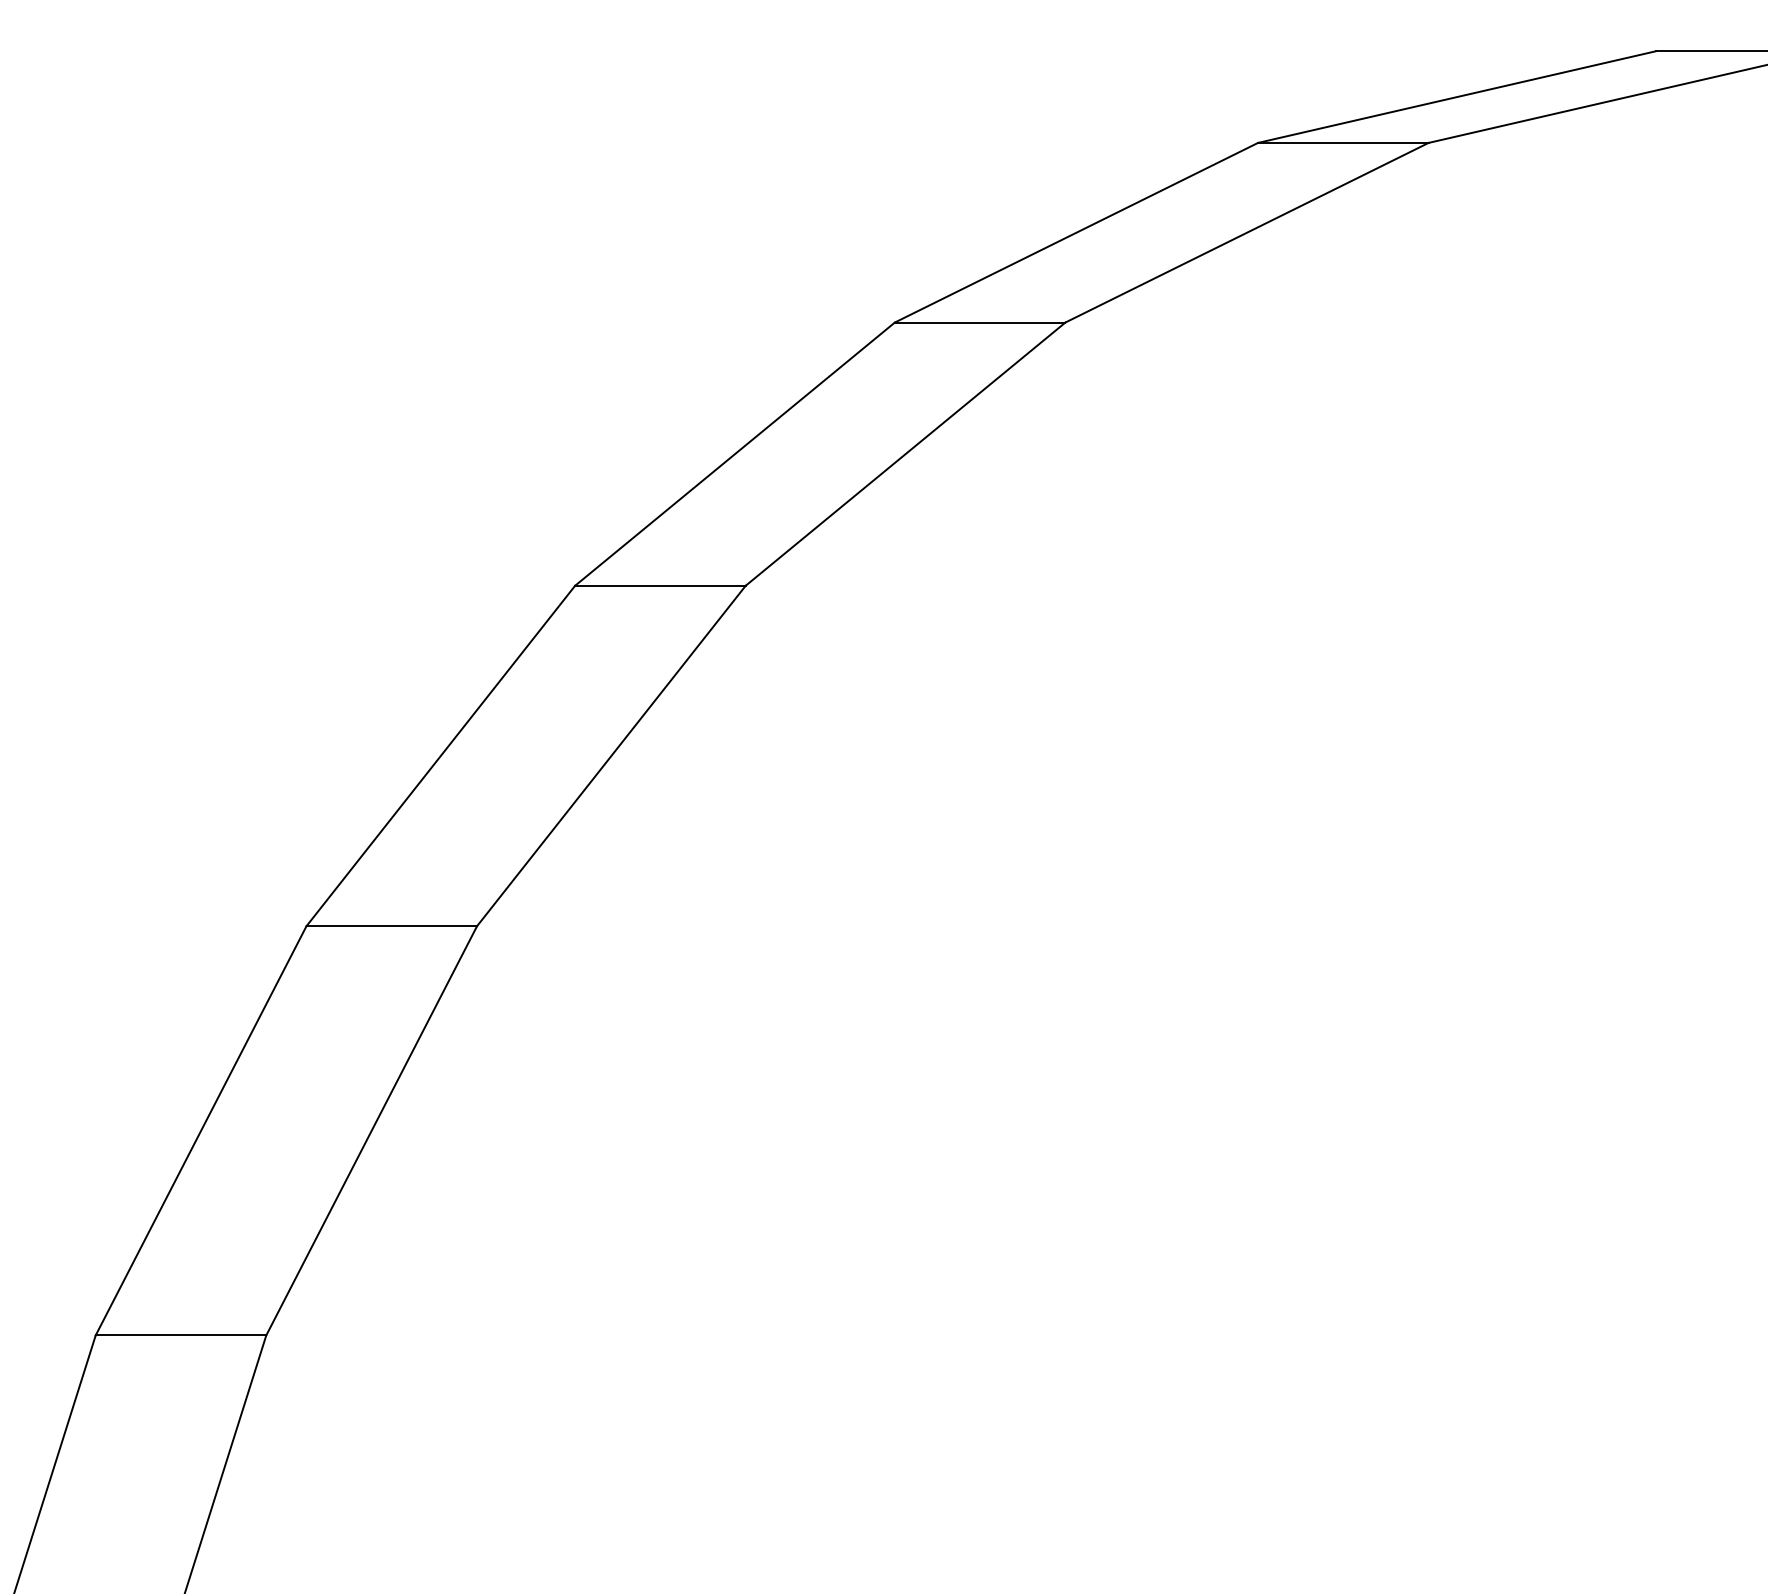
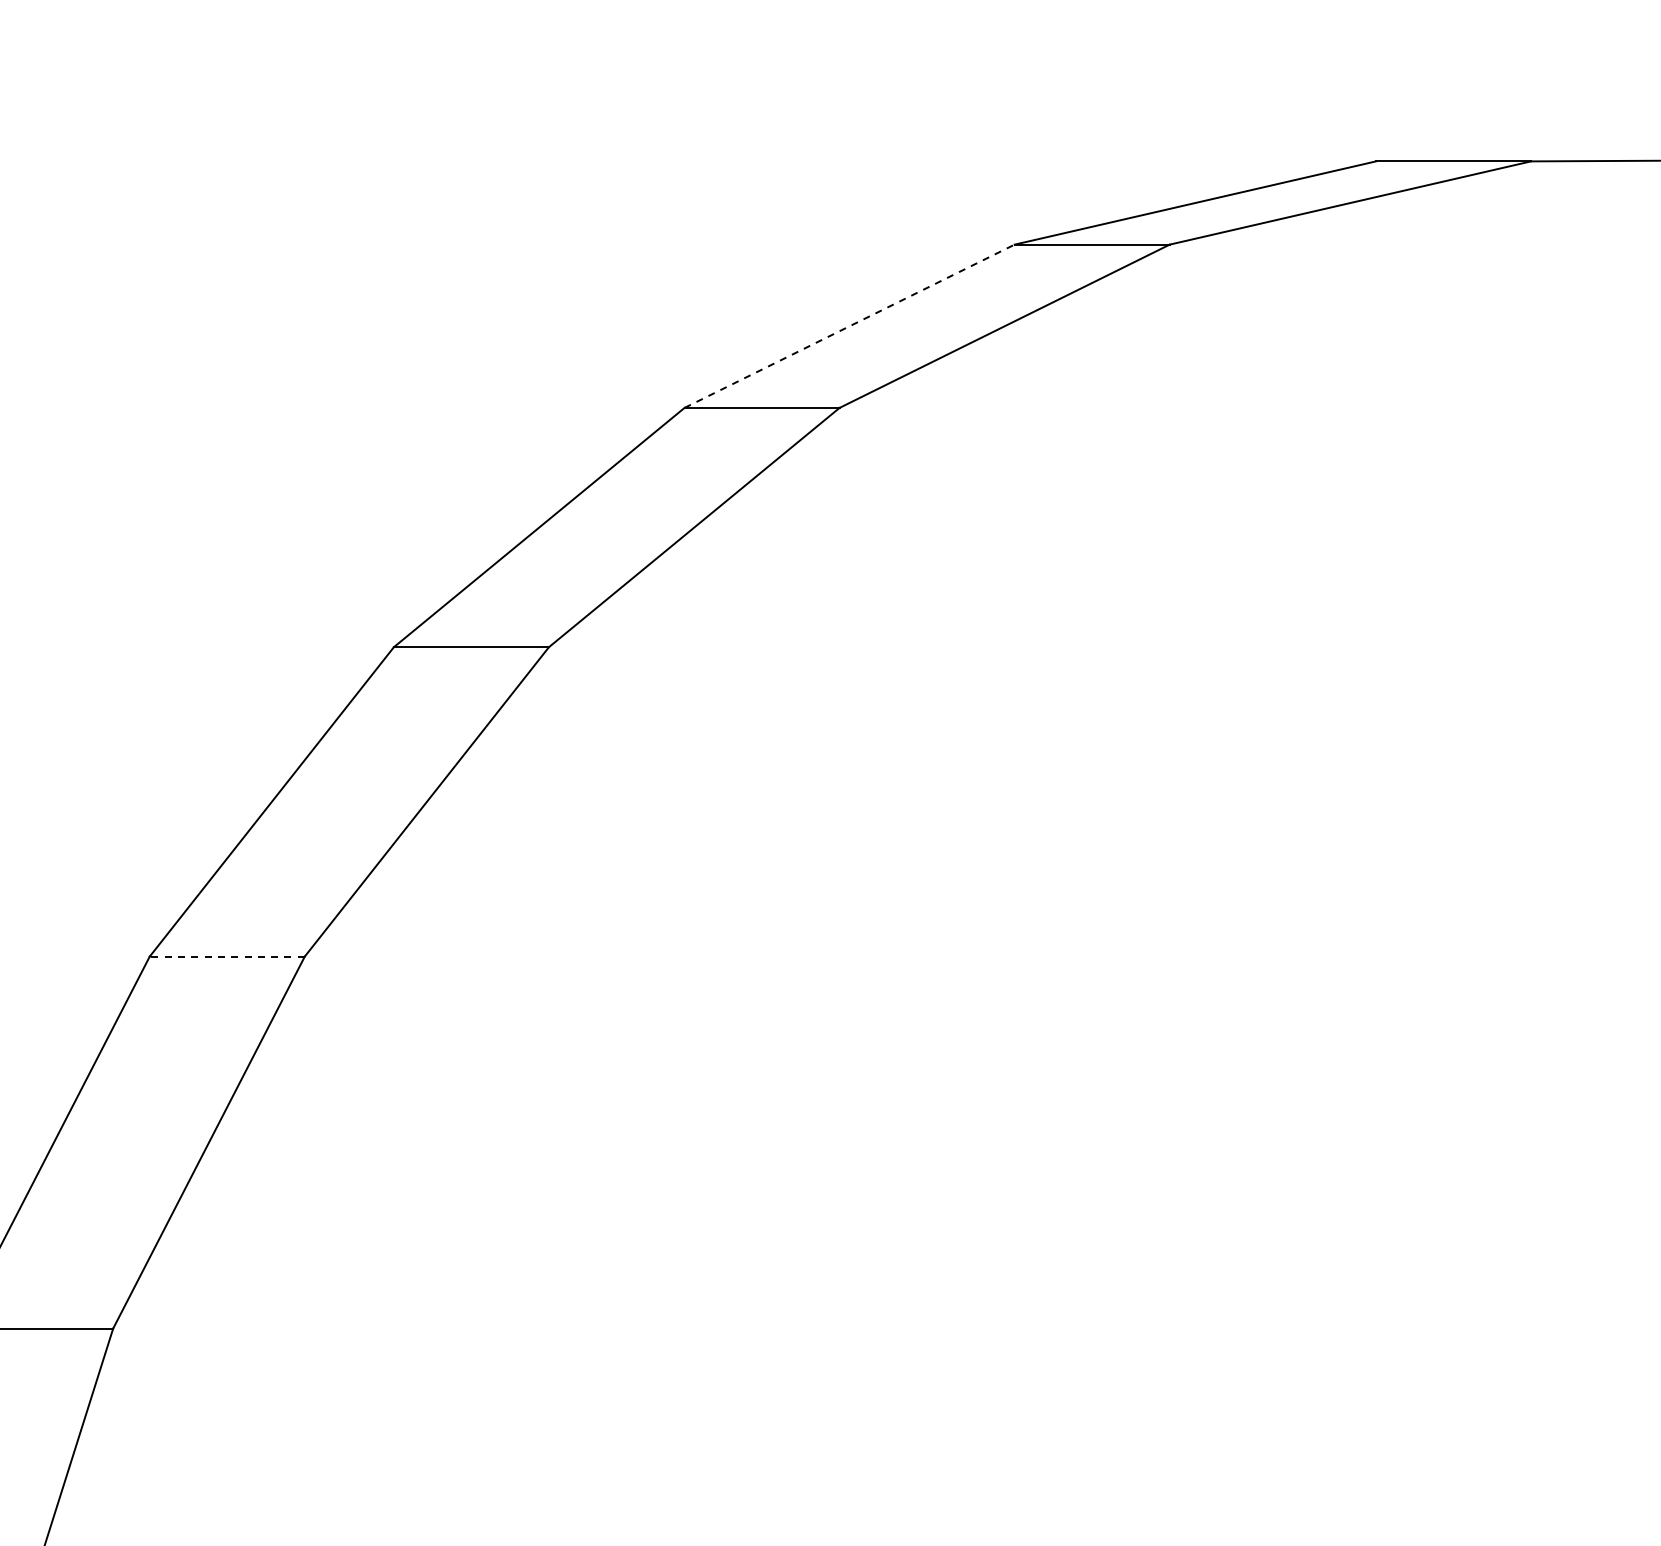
line: (1077, 232) -> (850, 326), solid -> dashed
line: (392, 926) -> (227, 956), solid -> dashed

